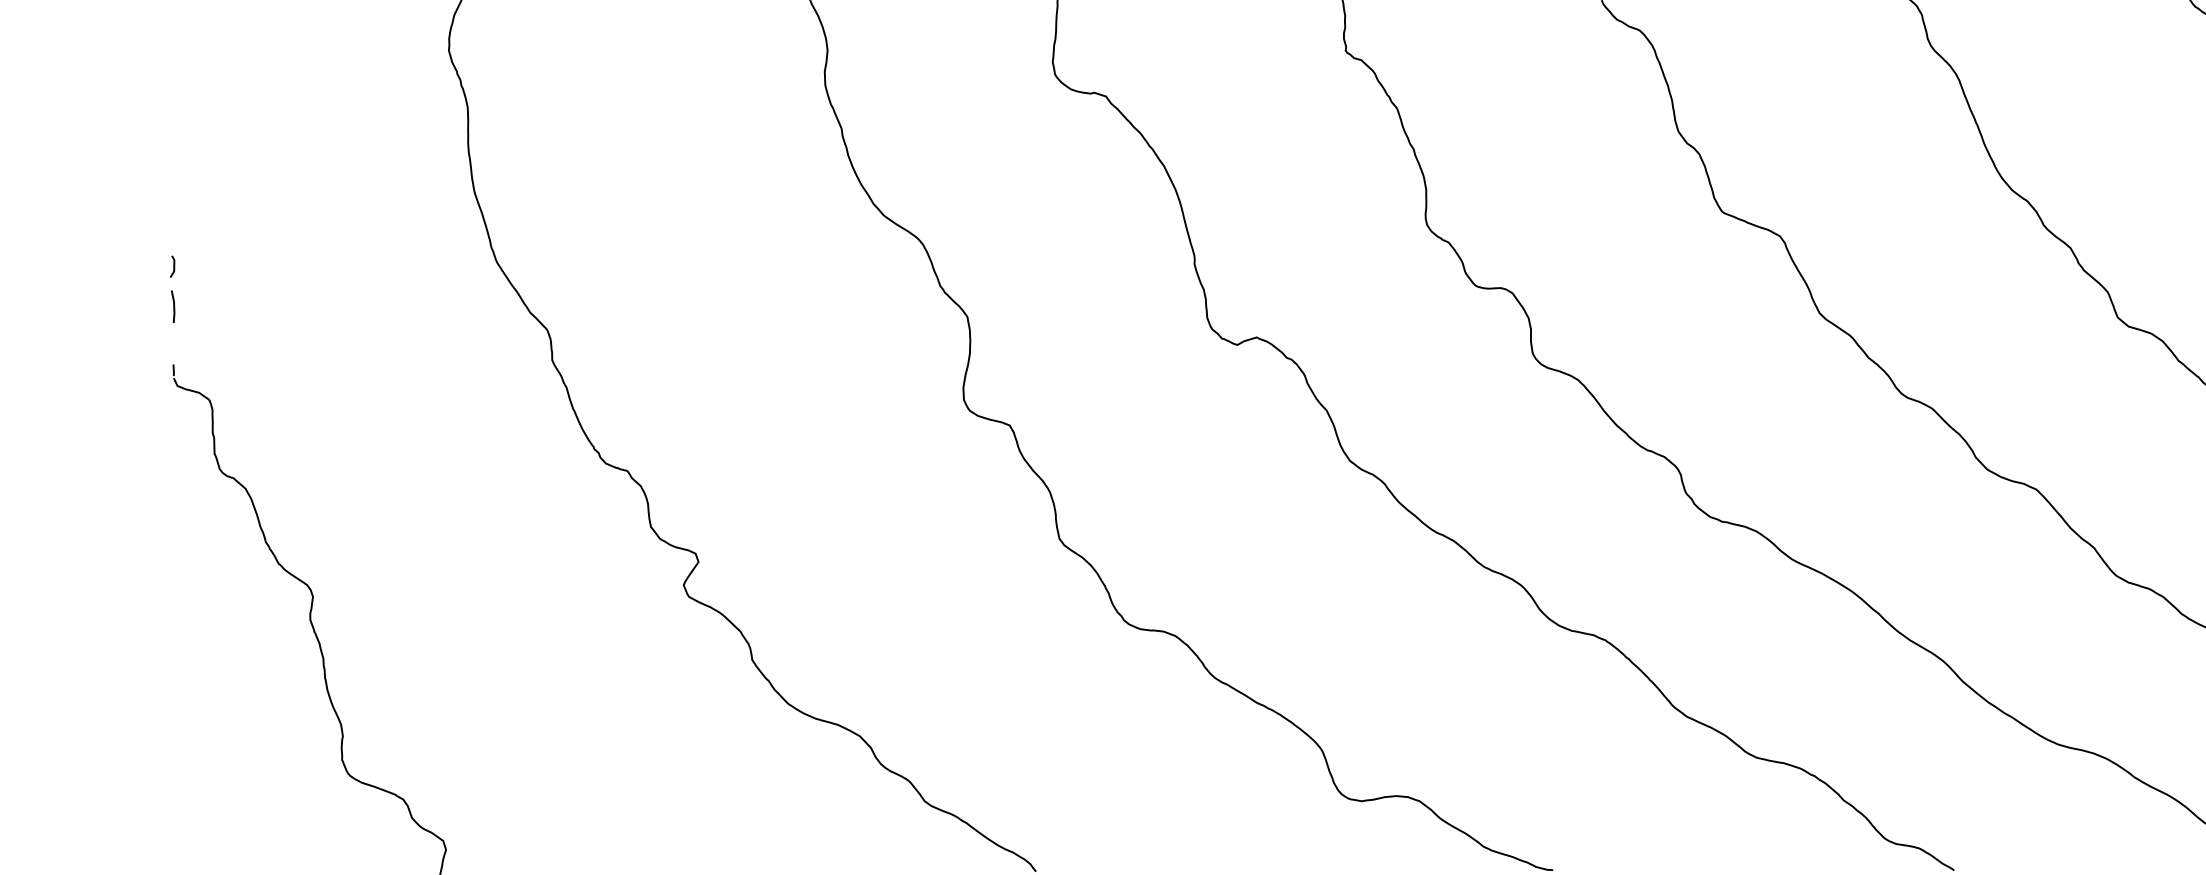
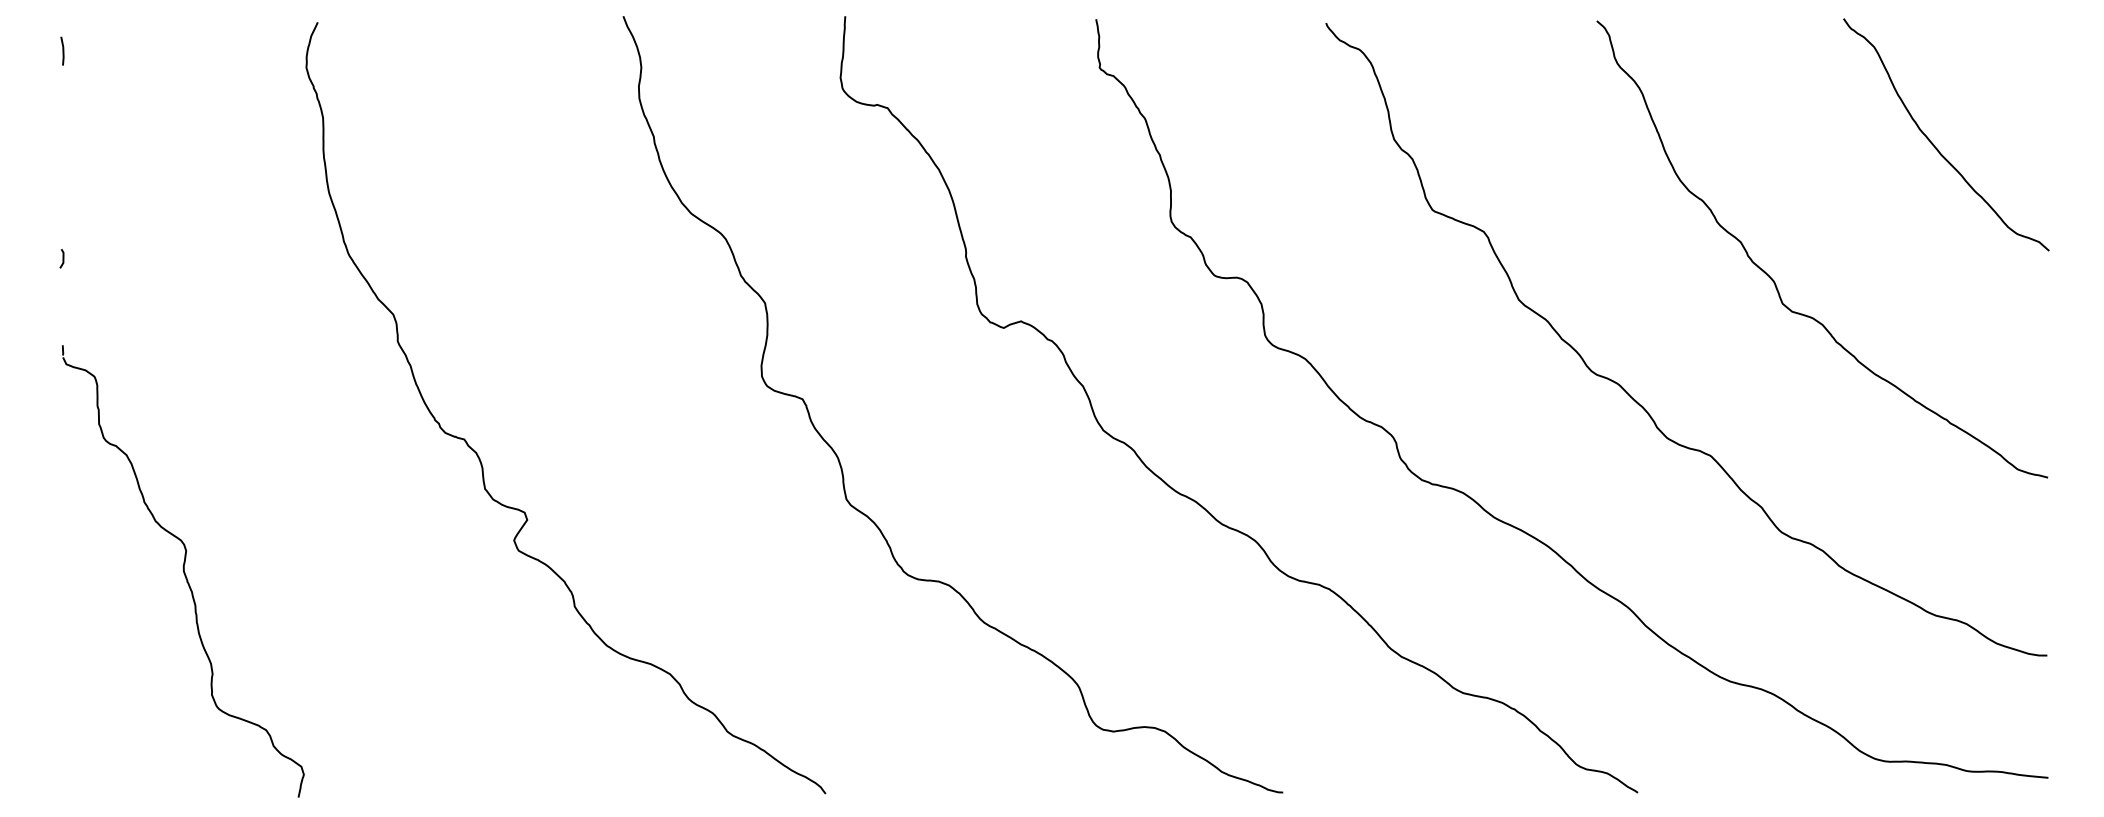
line: (173, 305) -> (62, 50), moved

